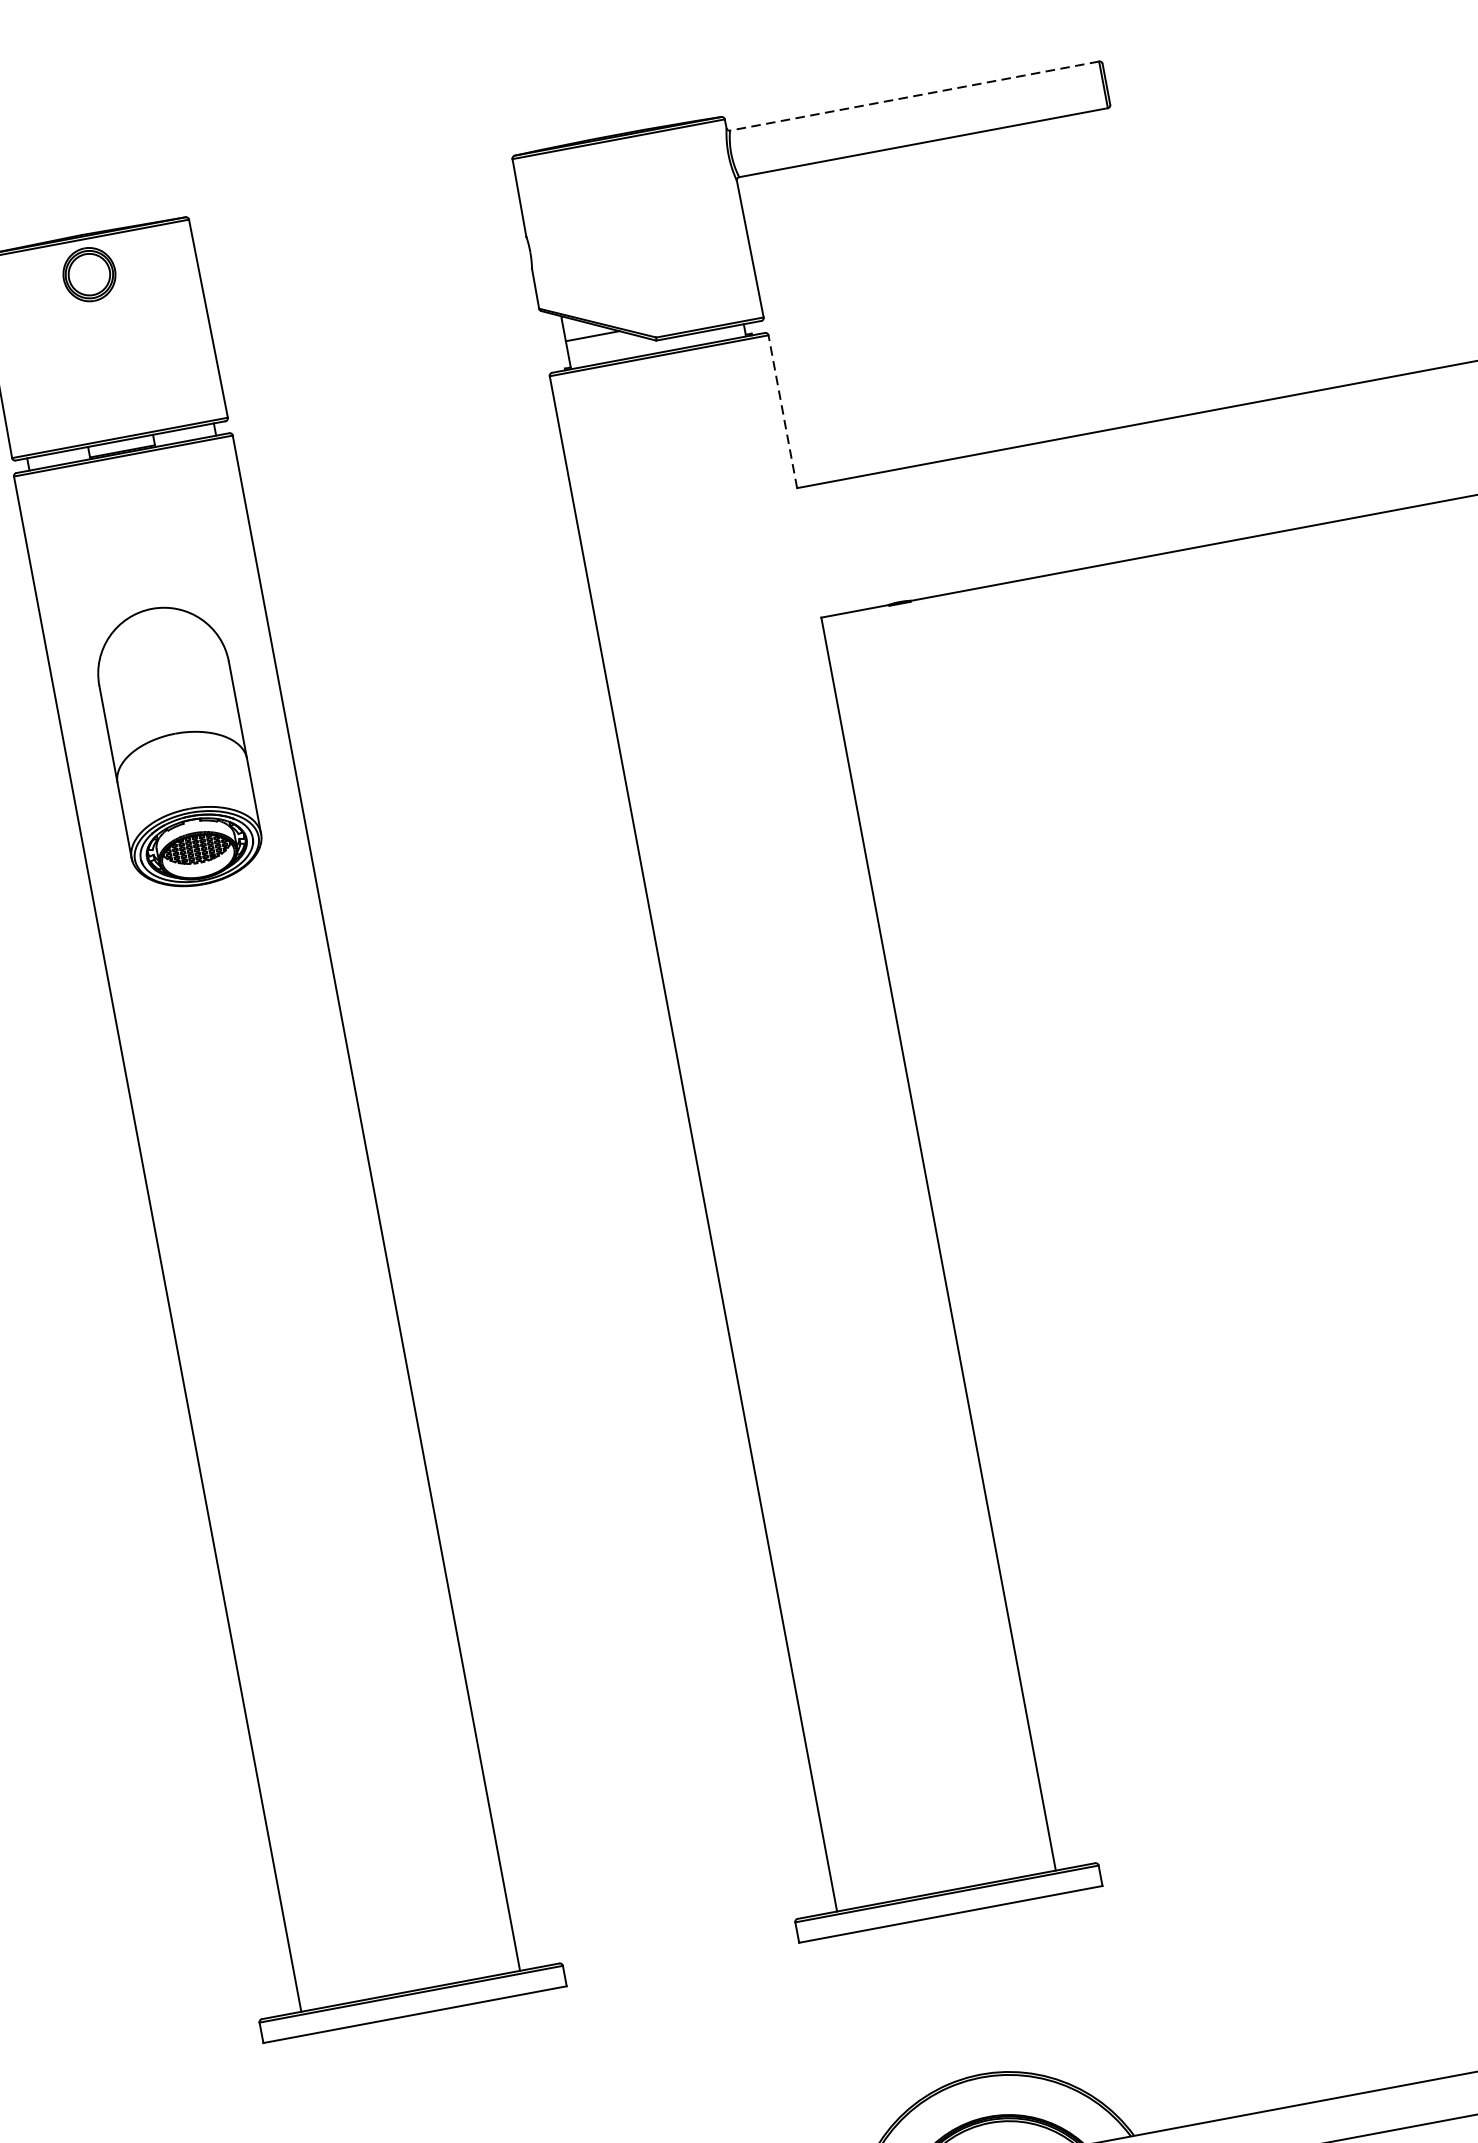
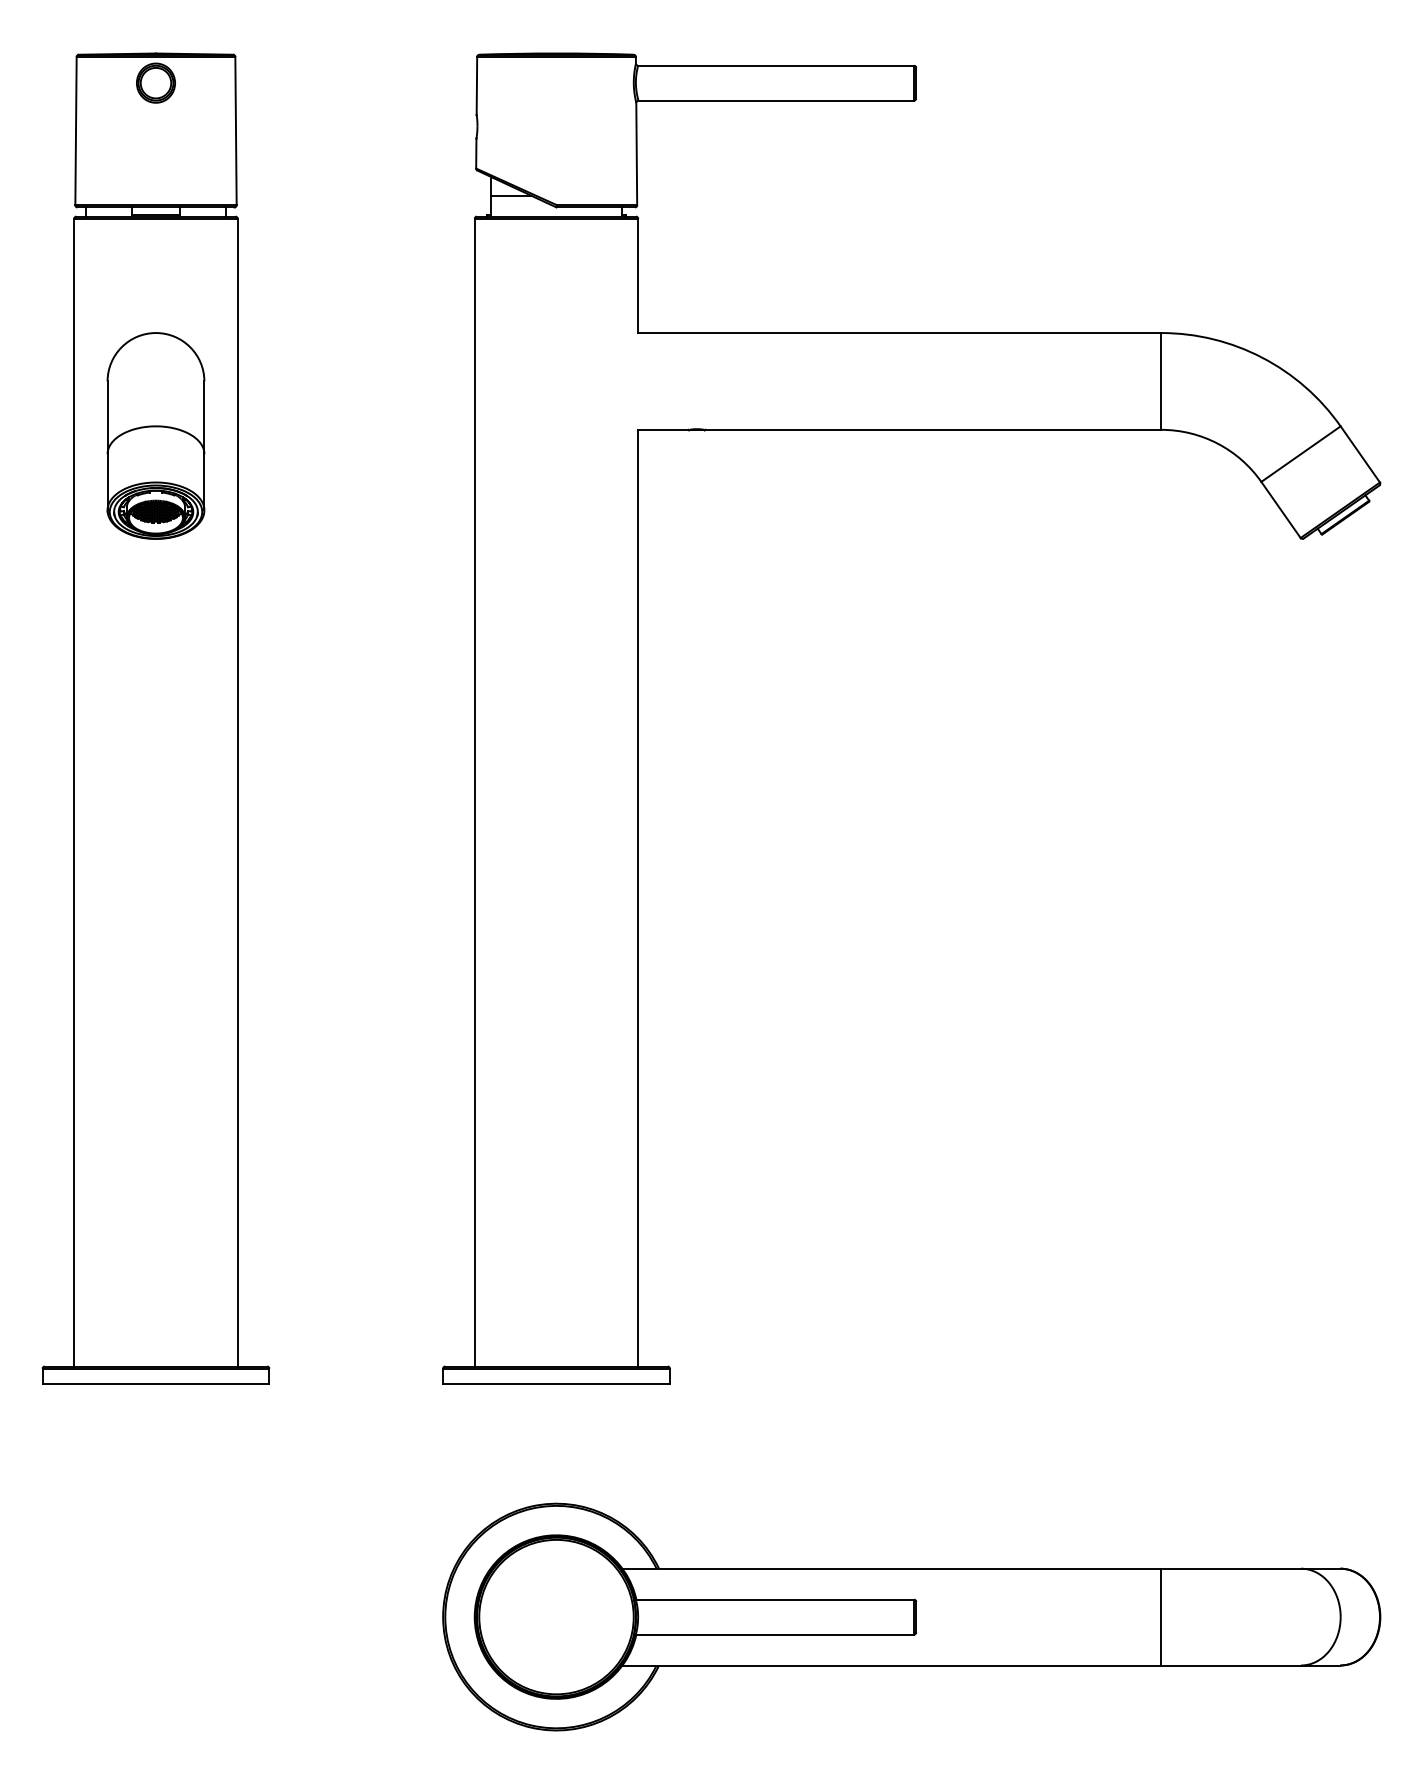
line: (915, 95) -> (776, 65), dashed -> solid
line: (783, 411) -> (638, 275), dashed -> solid

